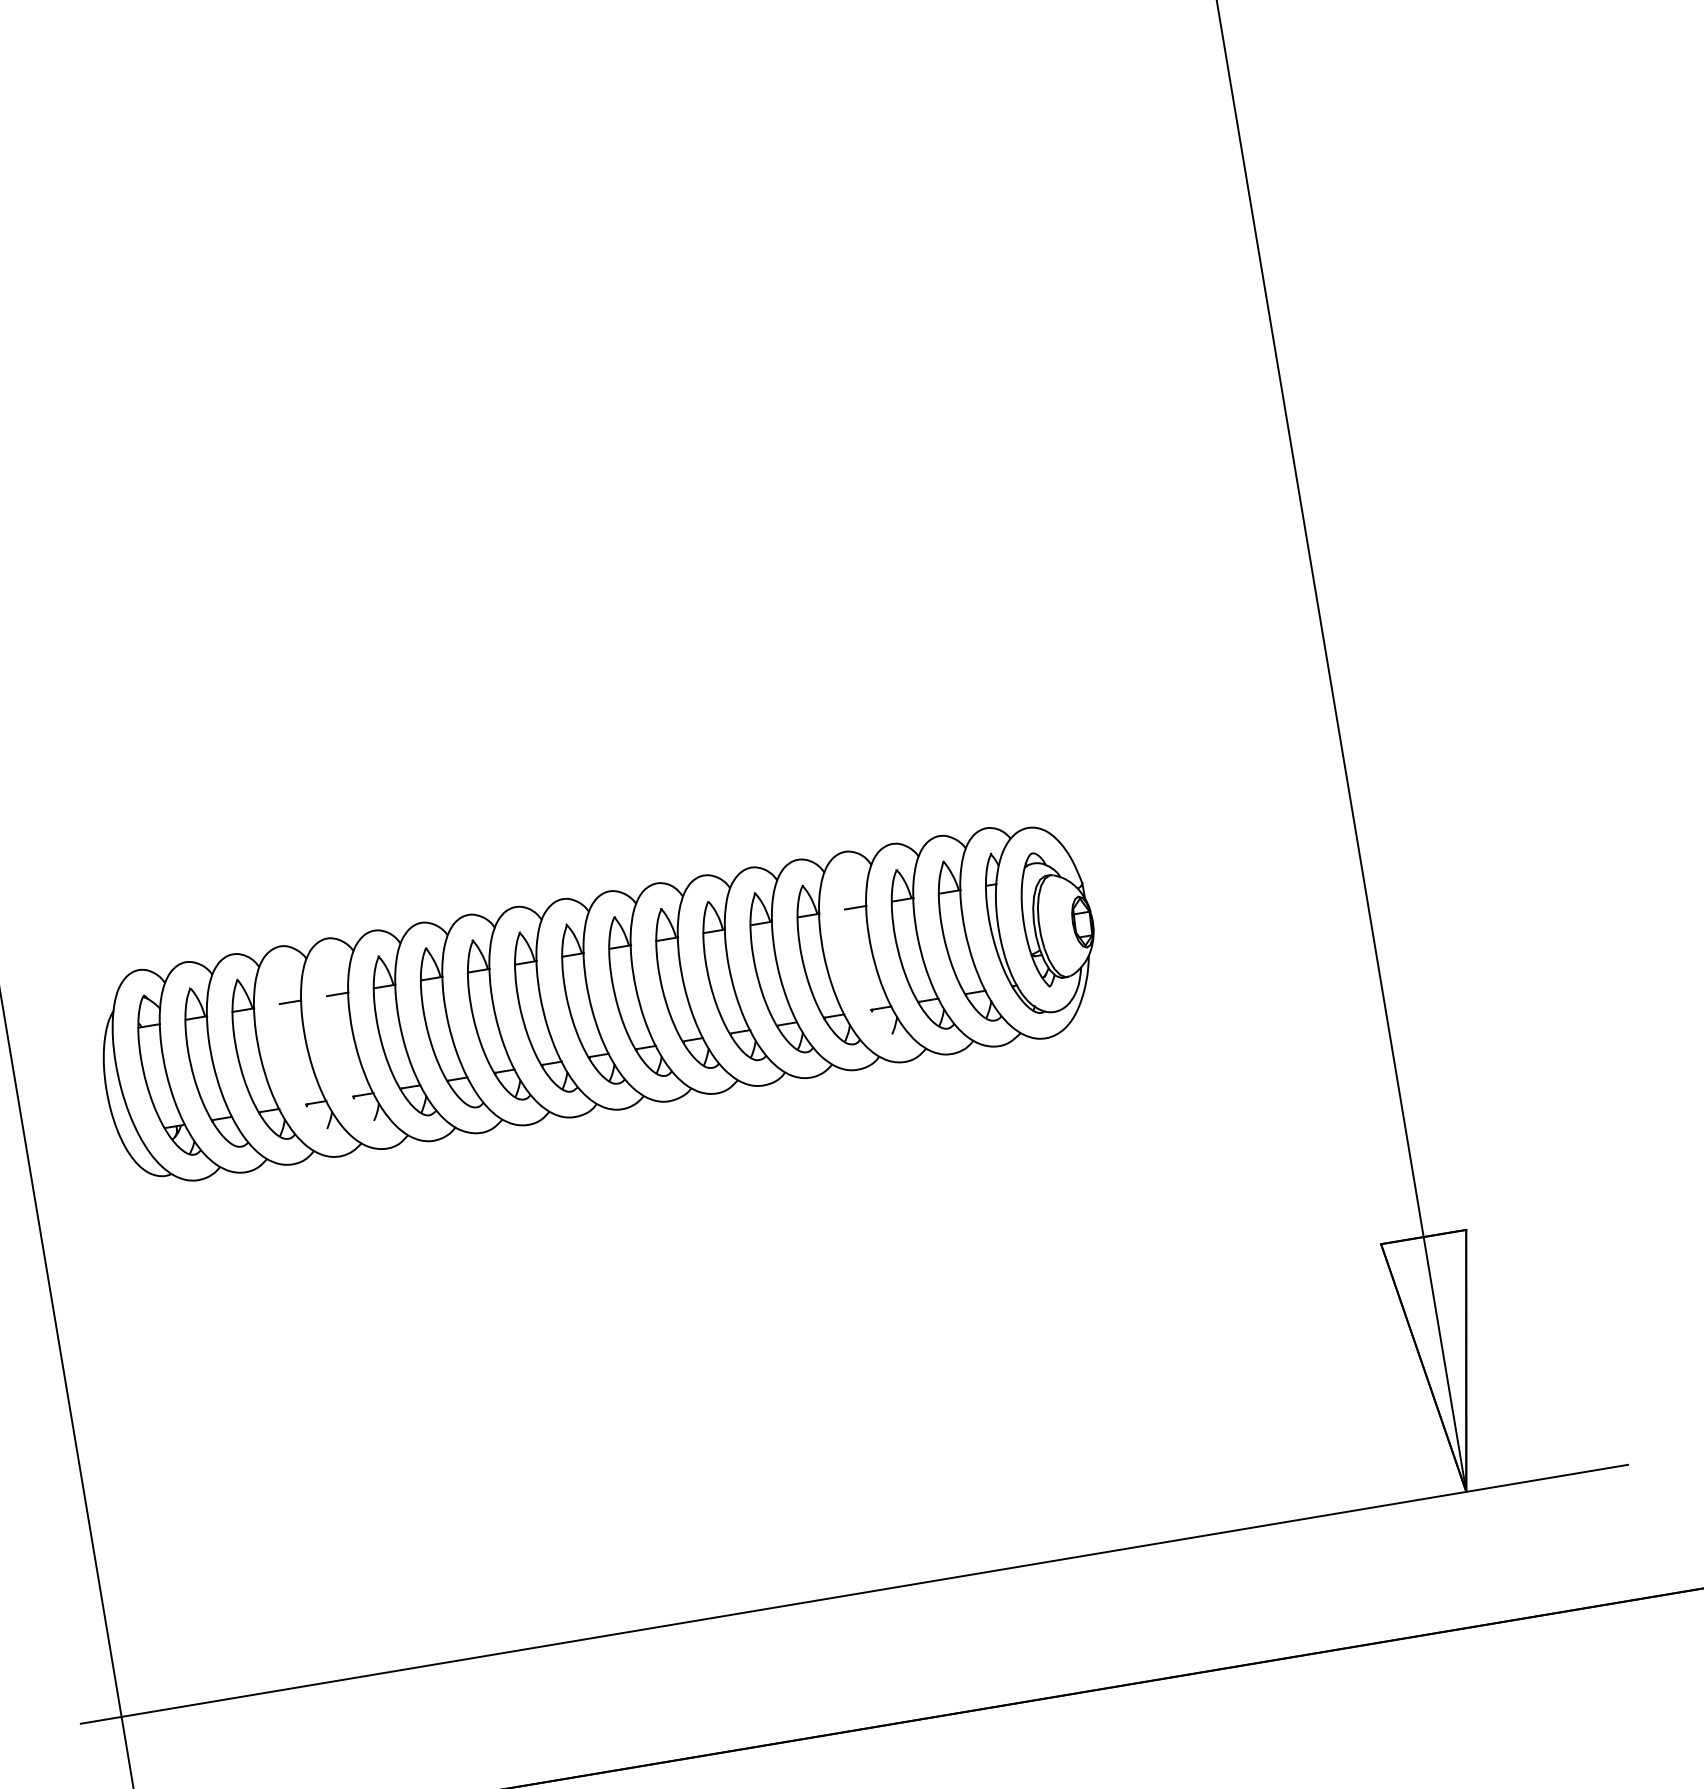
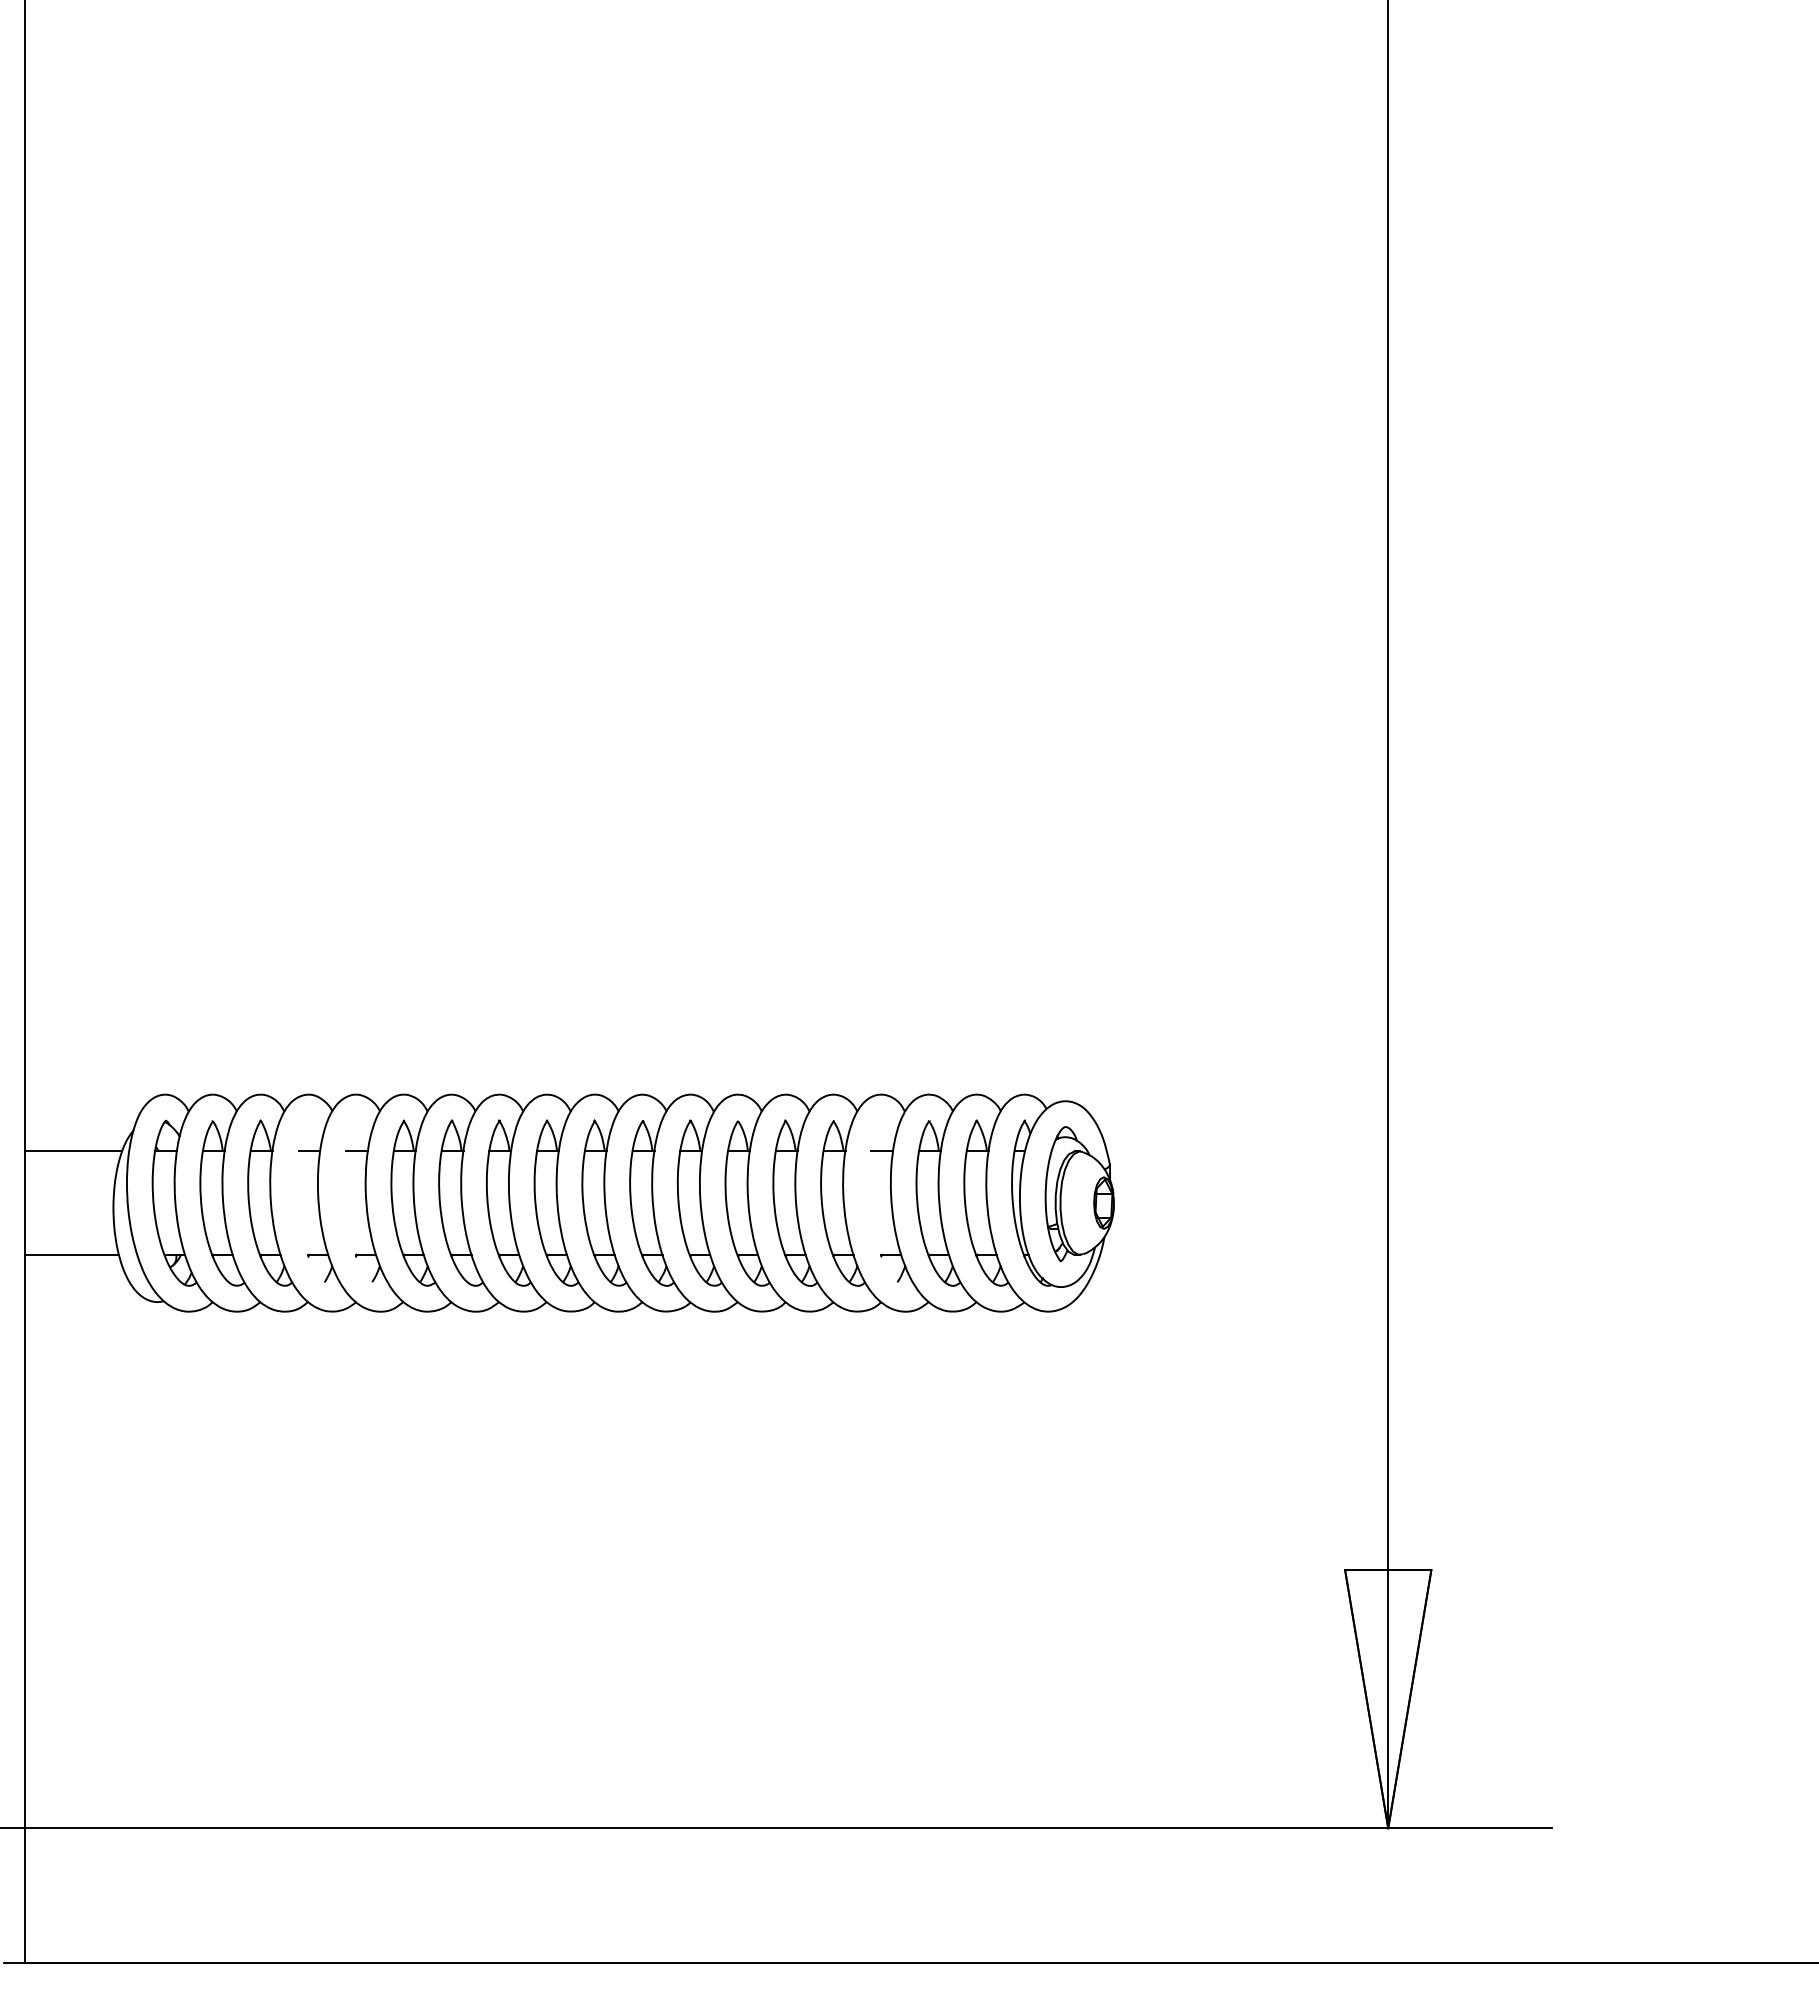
line: (57, 1041) -> (73, 1151), added
line: (72, 1143) -> (71, 1254), added

